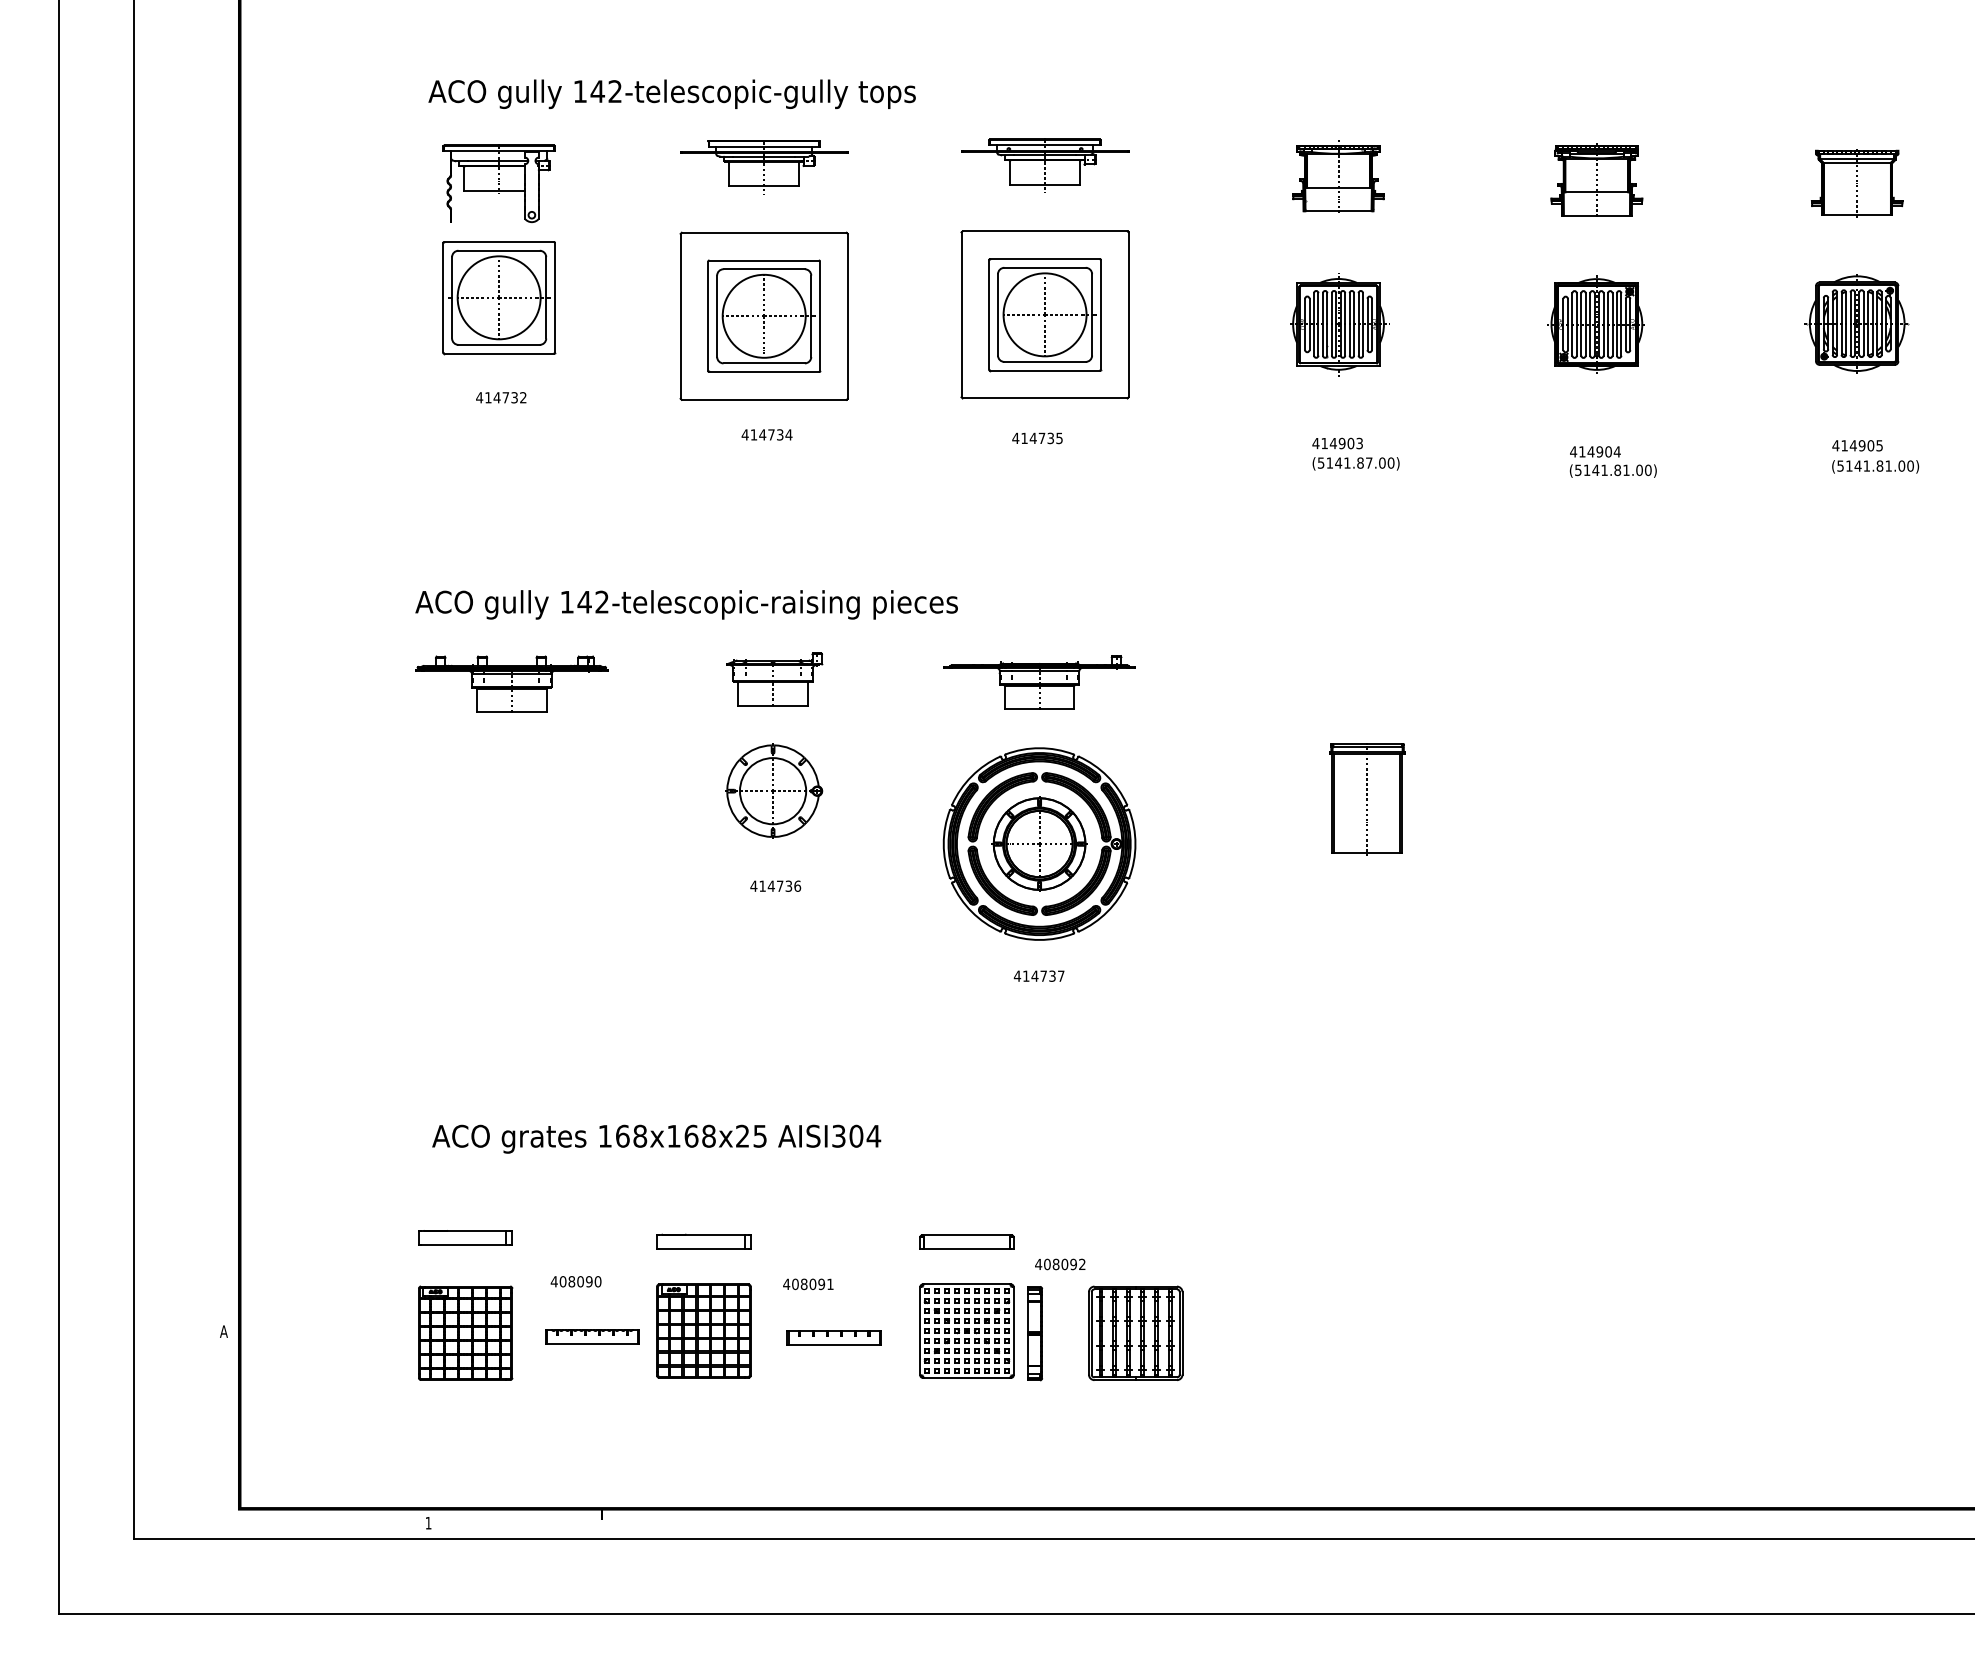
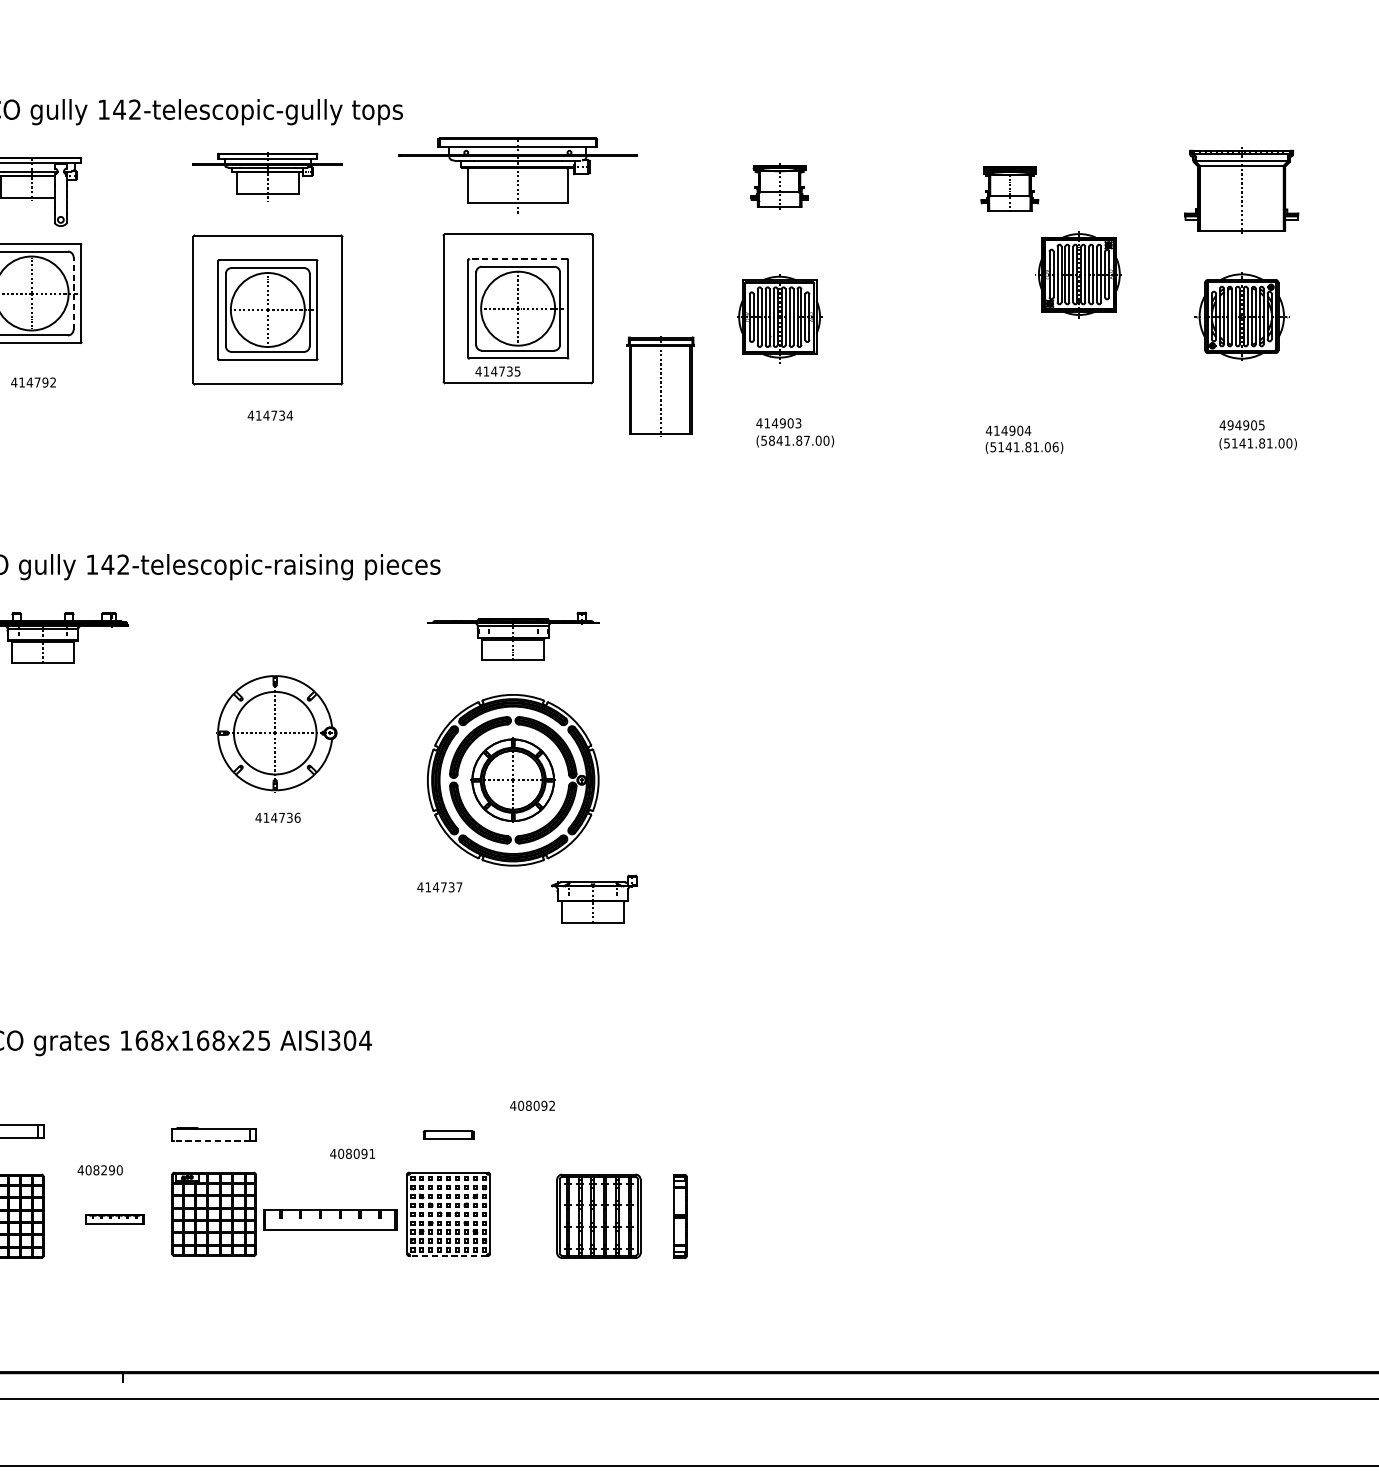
part: (1045, 165) -> (518, 175), size x1.6
part: (1338, 176) -> (779, 185), size x0.7
part: (1596, 179) -> (1009, 188), size x0.7
part: (1857, 183) -> (1242, 191), size x1.4
line: (1045, 259) -> (518, 259), solid -> dashed
line: (546, 297) -> (73, 293), solid -> dashed
part: (1595, 324) -> (1078, 274), moved
text: (514, 397) -> (45, 382), 414732 -> 414792
text: (1037, 438) -> (498, 371), moved
text: (1844, 445) -> (1230, 425), 414905 -> 494905
text: (1329, 462) -> (771, 440), (5141.87.00) -> (5841.87.00)
text: (1648, 469) -> (1055, 446), (5141.81.00) -> (5141.81.06)
part: (774, 679) -> (594, 899), moved
part: (774, 790) -> (277, 732), size x1.4
part: (1367, 799) -> (661, 386), moved
text: (1038, 975) -> (439, 886), moved
part: (966, 1241) -> (448, 1134), size x0.6
line: (701, 1249) -> (211, 1141), solid -> dashed
text: (1060, 1264) -> (532, 1105), moved
text: (580, 1281) -> (104, 1170), 408090 -> 408290
text: (808, 1284) -> (352, 1154), moved
part: (1035, 1333) -> (680, 1216), moved
part: (592, 1336) -> (114, 1219), size x0.7
part: (833, 1337) -> (329, 1219), size x1.6
line: (966, 1377) -> (448, 1255), solid -> dashed

